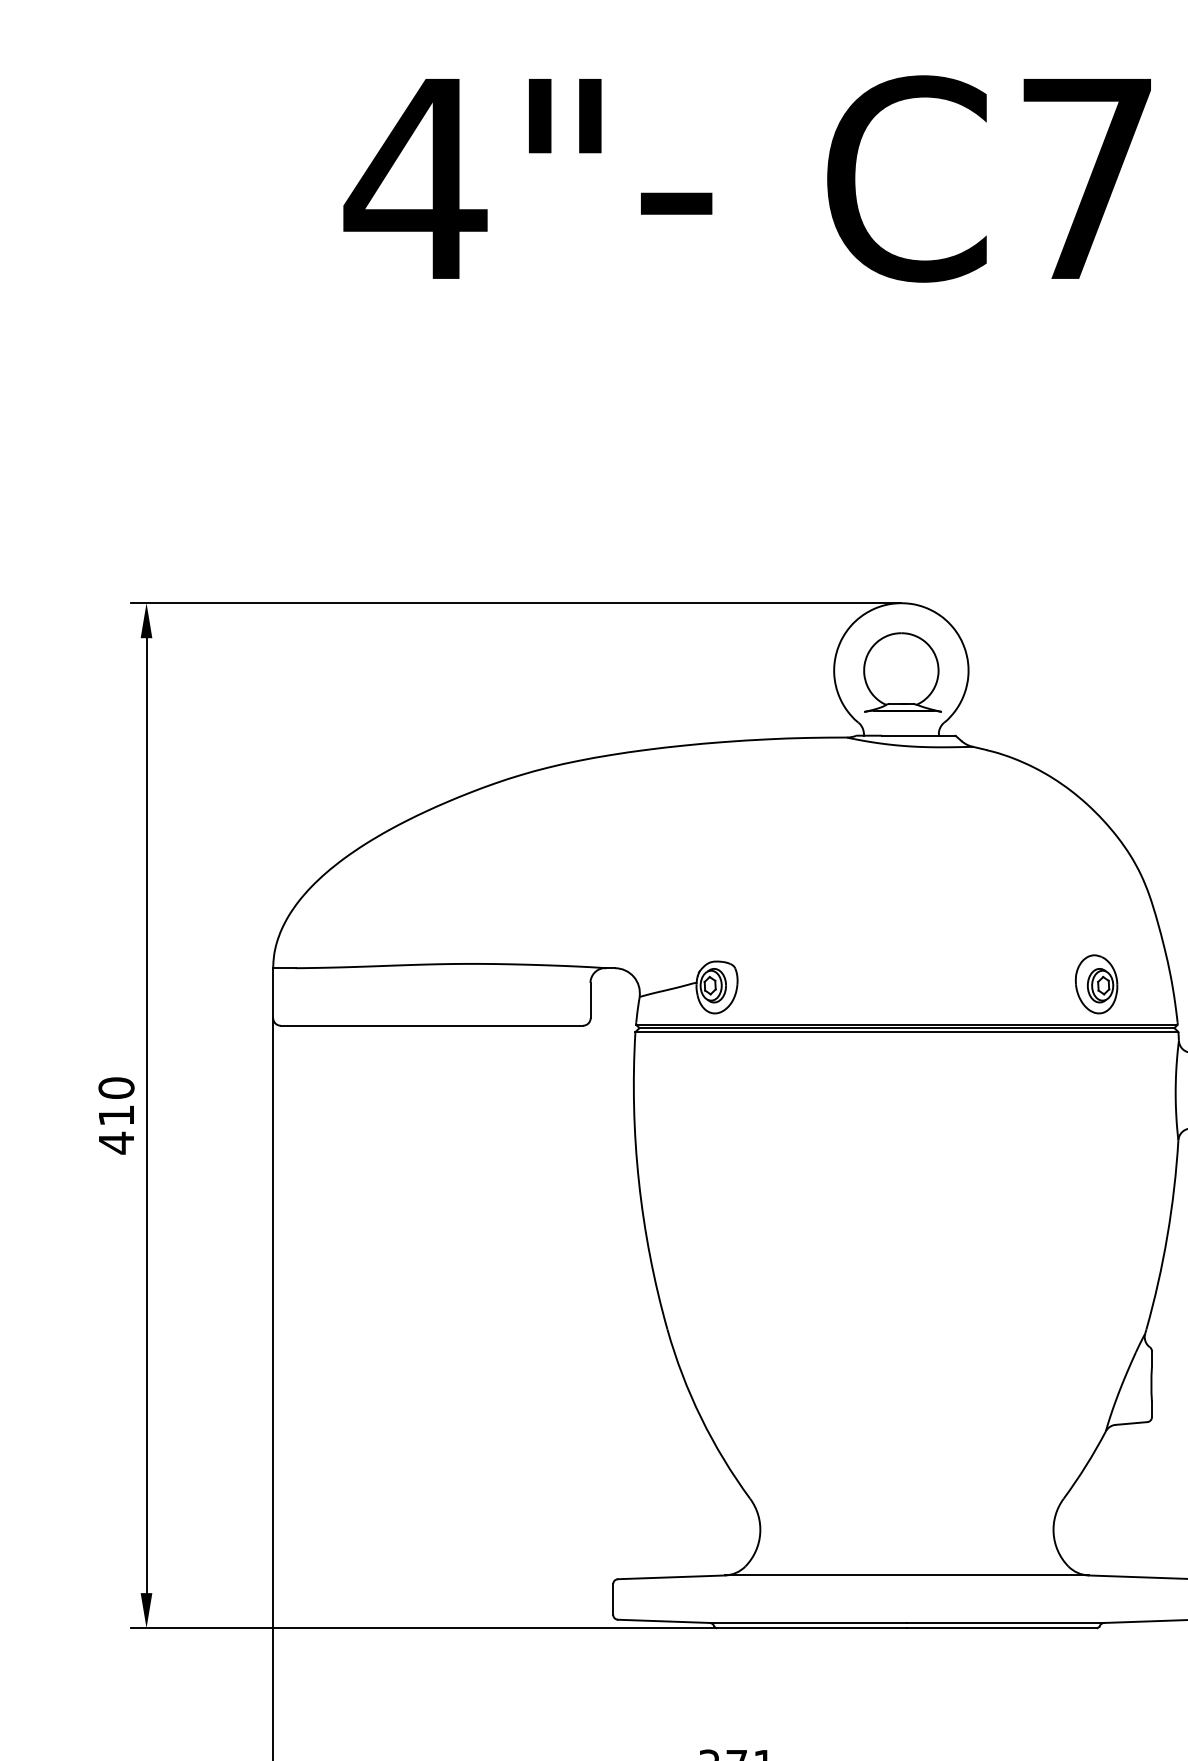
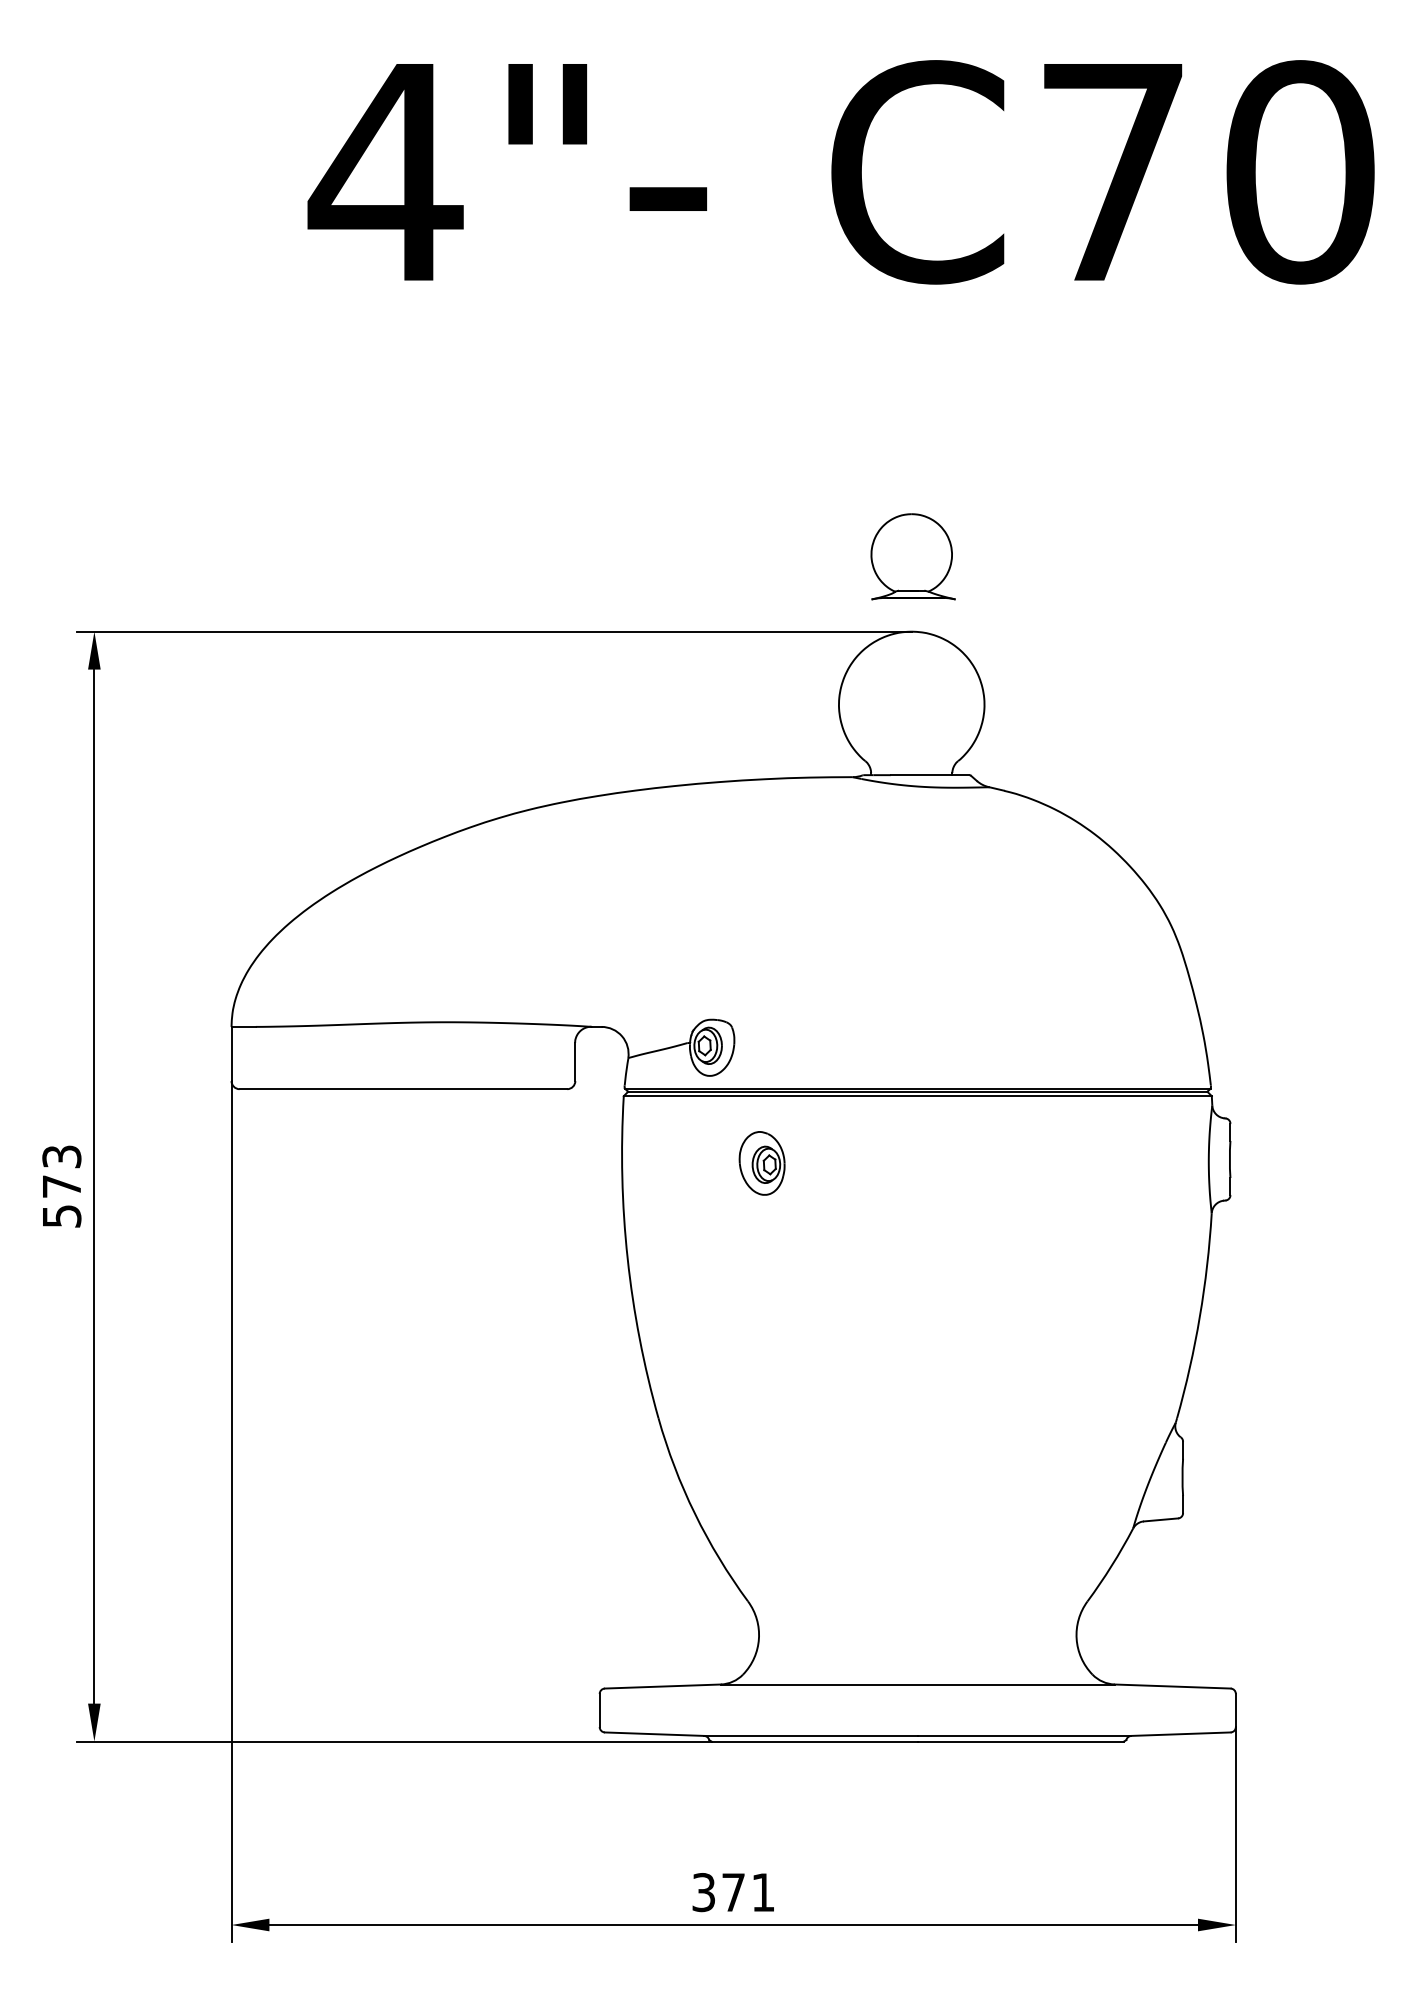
part: (902, 672) -> (912, 556), moved
part: (1095, 984) -> (761, 1163), moved
text: (116, 1115) -> (61, 1186), 410 -> 573

